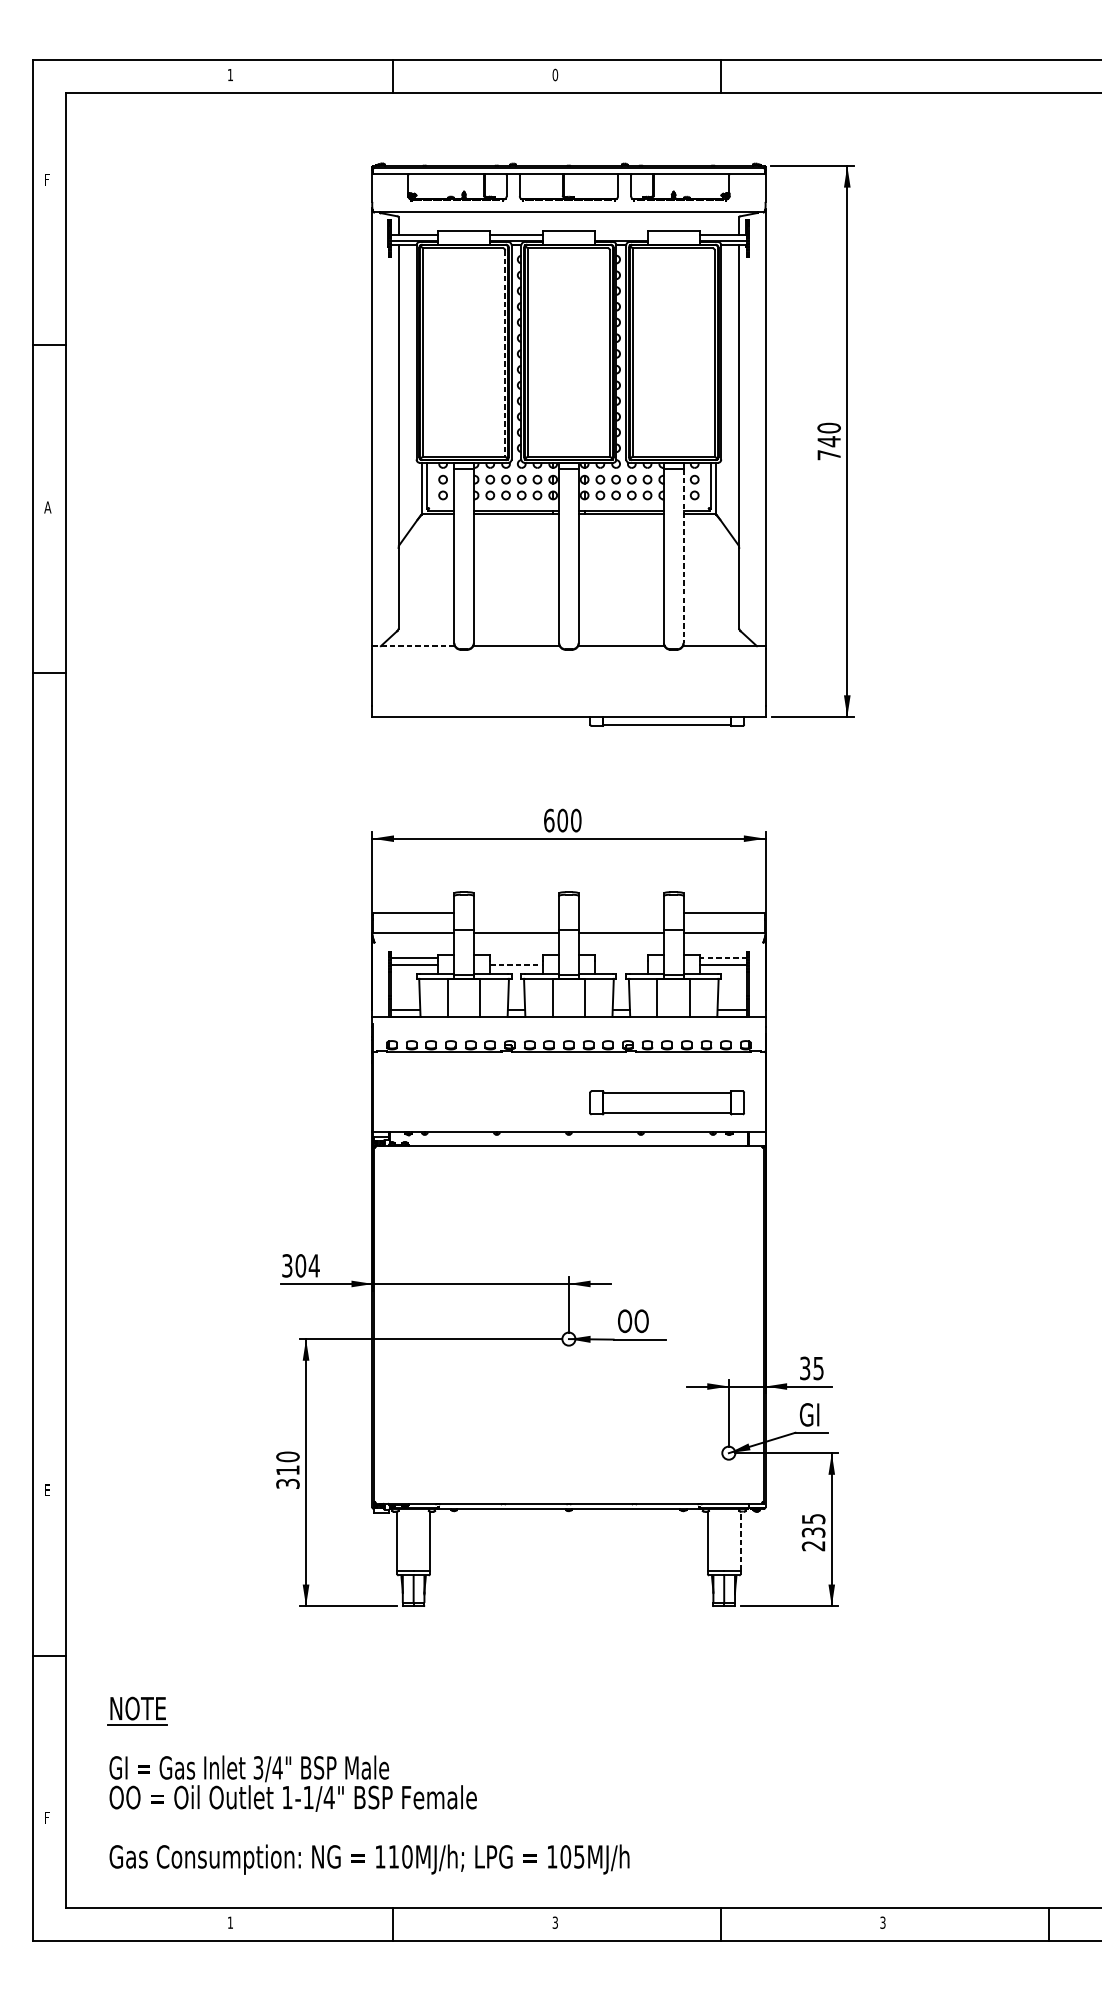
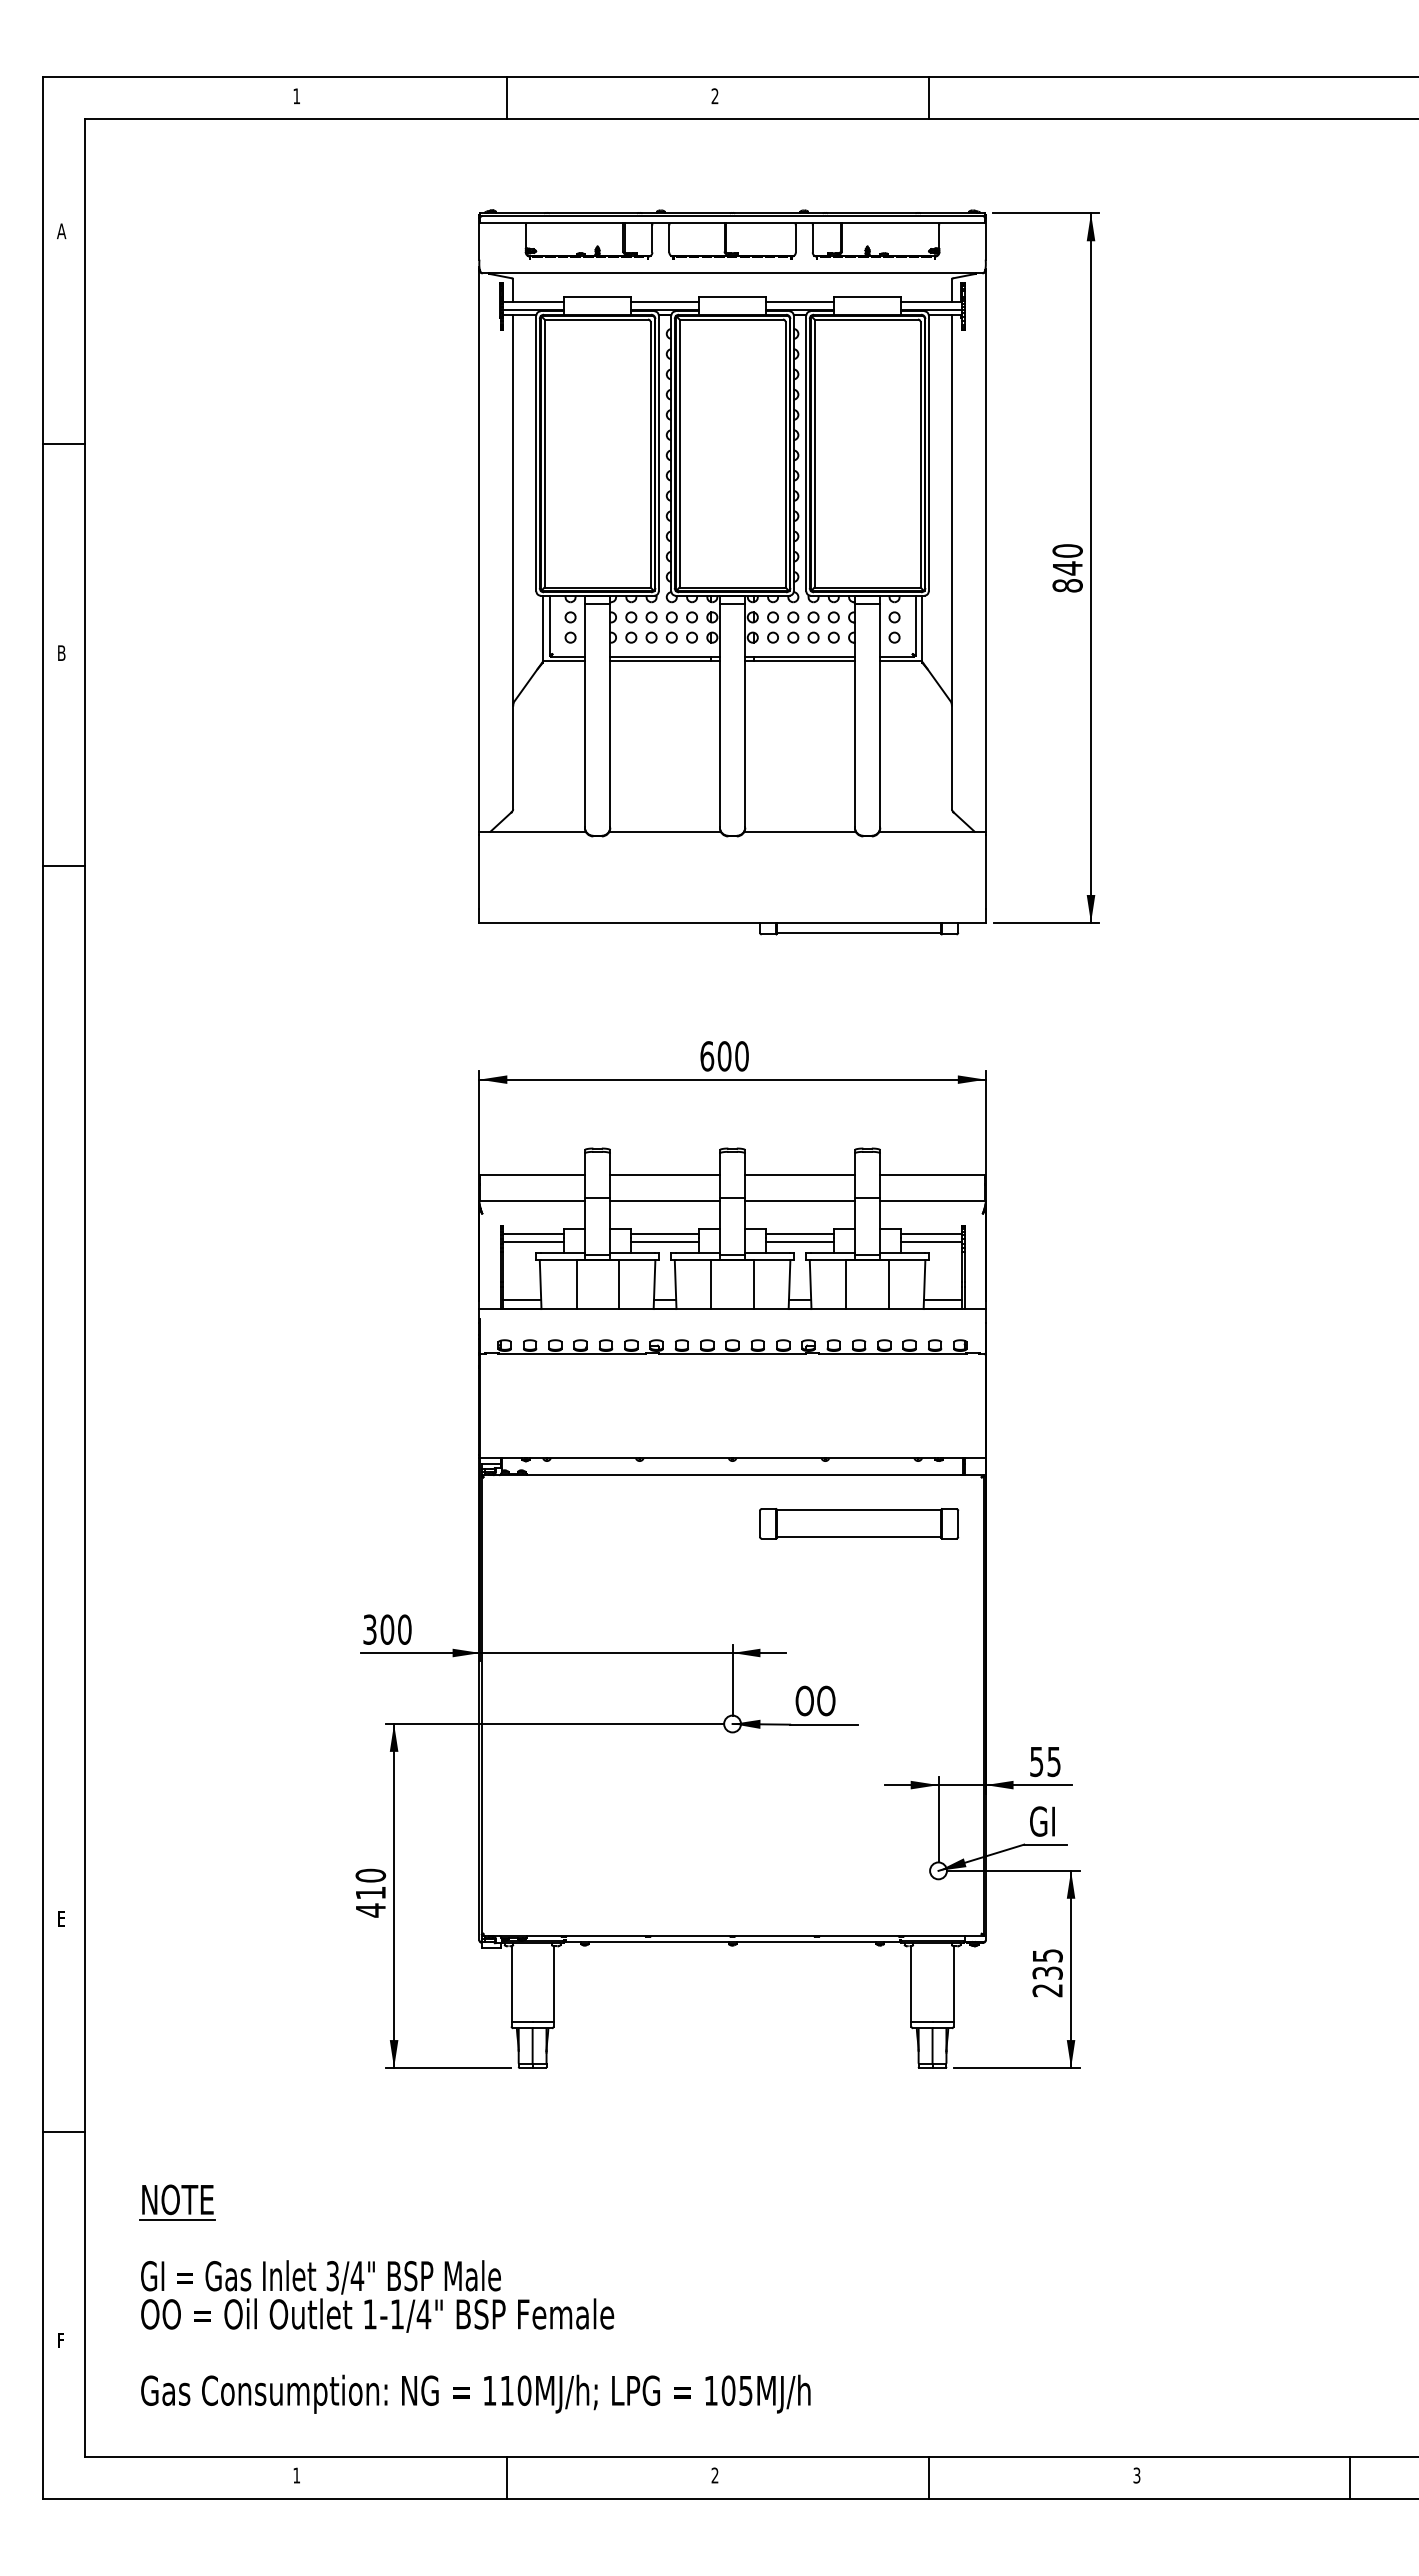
text: (554, 75) -> (714, 96), 0 -> 2
text: (47, 180) -> (61, 231), F -> A
line: (620, 234) -> (799, 301), added
line: (505, 353) -> (650, 454), dashed -> solid
text: (829, 454) -> (1067, 585), 740 -> 840
text: (47, 506) -> (61, 652), A -> B
line: (683, 555) -> (880, 715), dashed -> solid
line: (413, 645) -> (532, 831), dashed -> solid
line: (516, 913) -> (664, 1175), added
line: (620, 913) -> (799, 1175), added
line: (516, 958) -> (664, 1233), added
line: (620, 958) -> (799, 1233), added
line: (723, 958) -> (931, 1233), dashed -> solid
line: (516, 965) -> (665, 1242), dashed -> solid
line: (620, 965) -> (799, 1242), added
part: (667, 1102) -> (859, 1523), moved
text: (314, 1265) -> (404, 1629), 304 -> 300
text: (804, 1368) -> (1036, 1761), 35 -> 55
text: (287, 1483) -> (370, 1910), 310 -> 410
line: (740, 1540) -> (953, 1983), dashed -> solid
text: (554, 1922) -> (714, 2475), 3 -> 2

